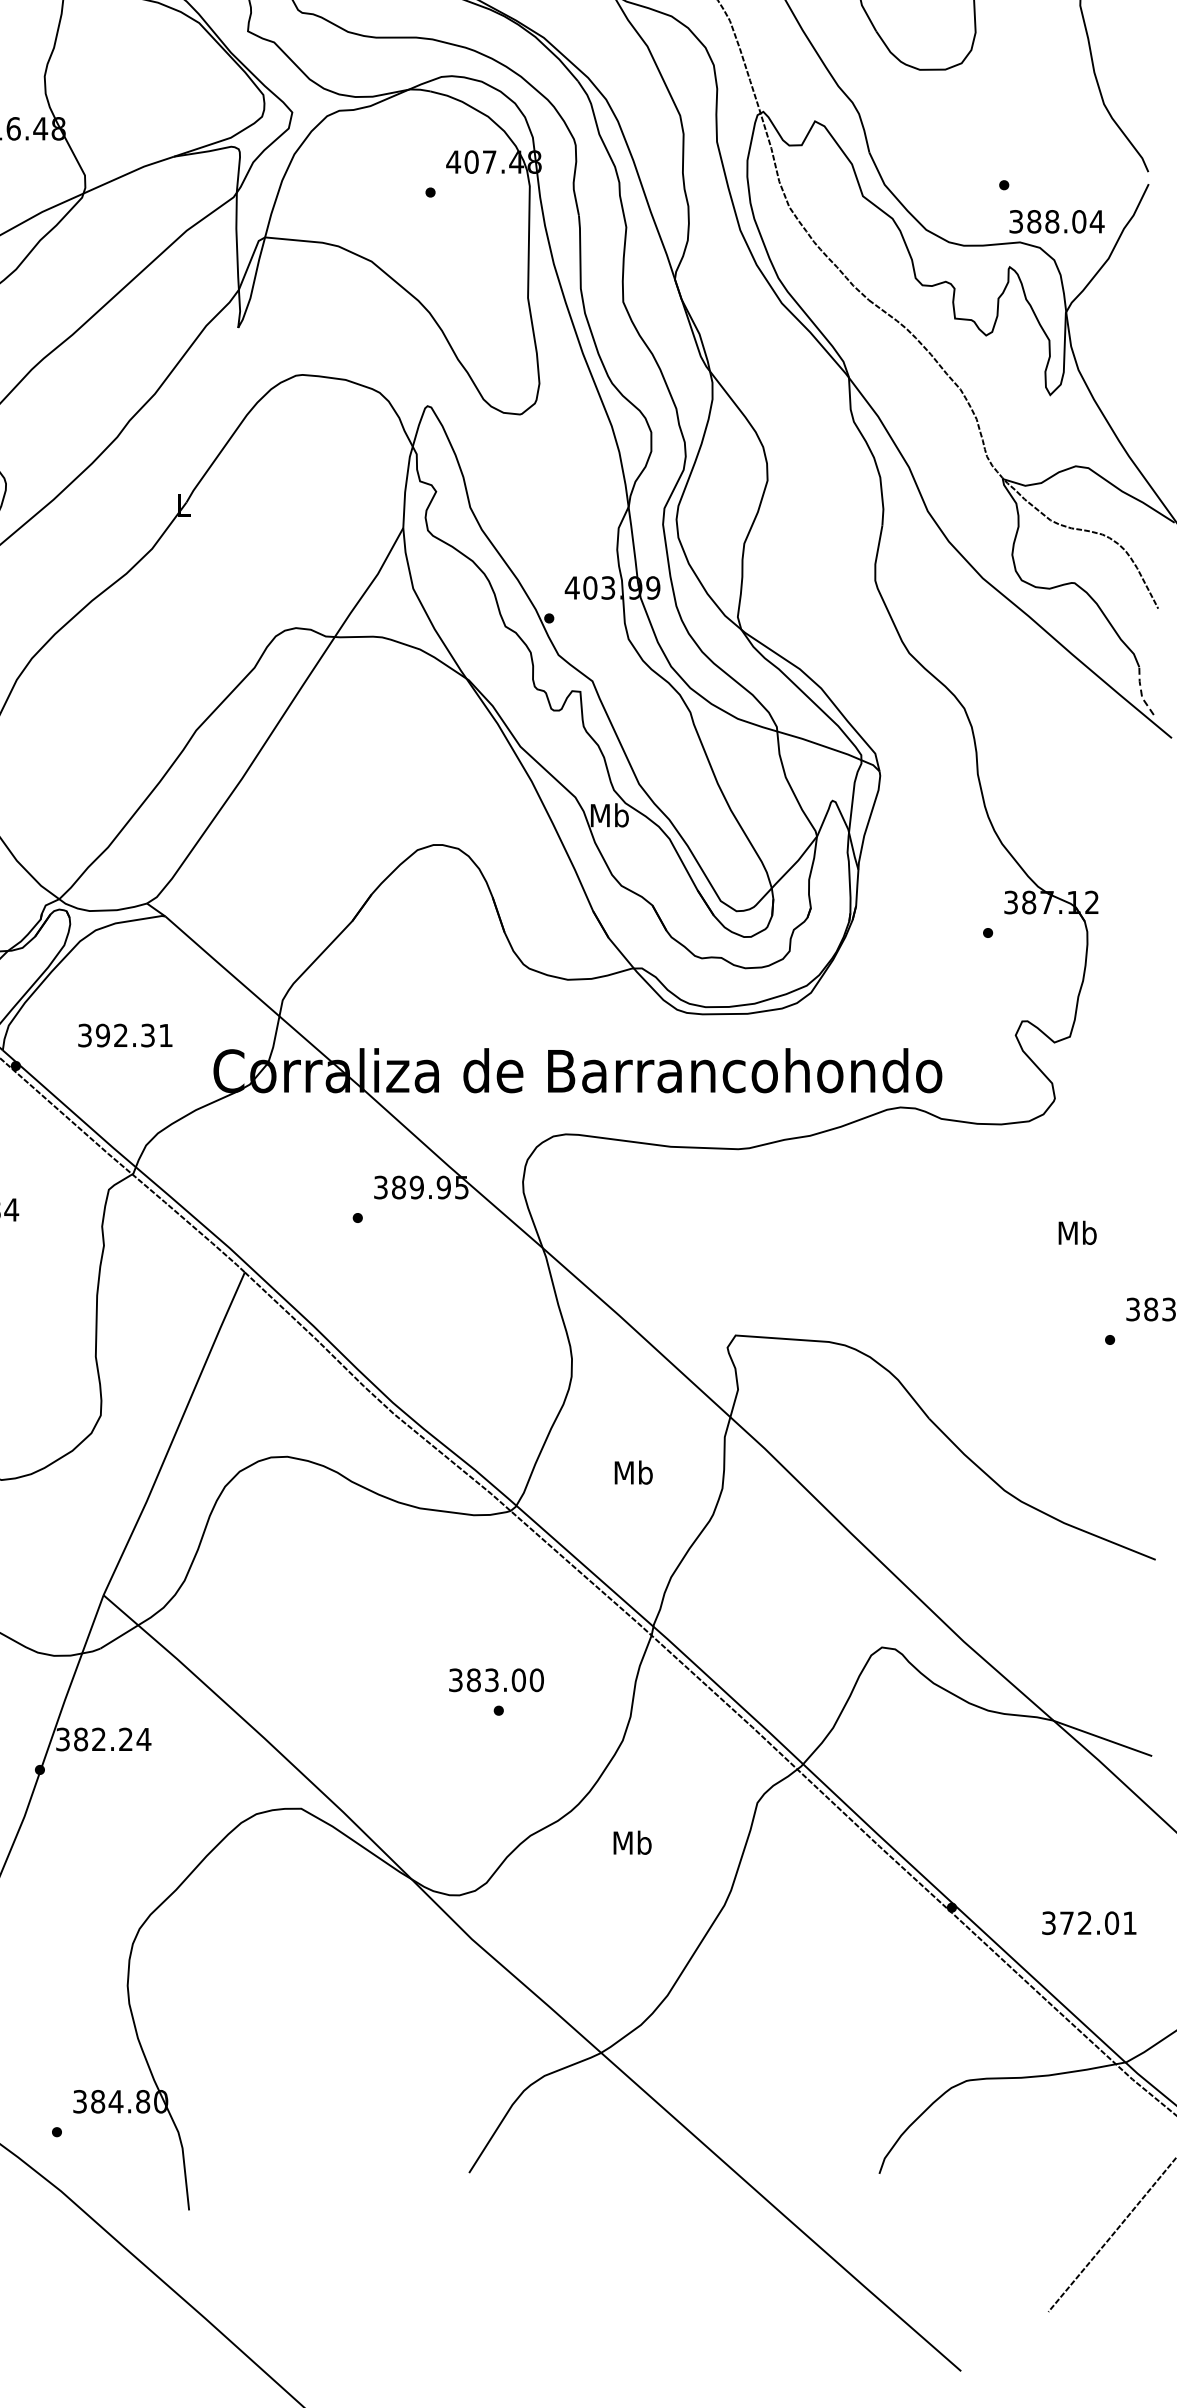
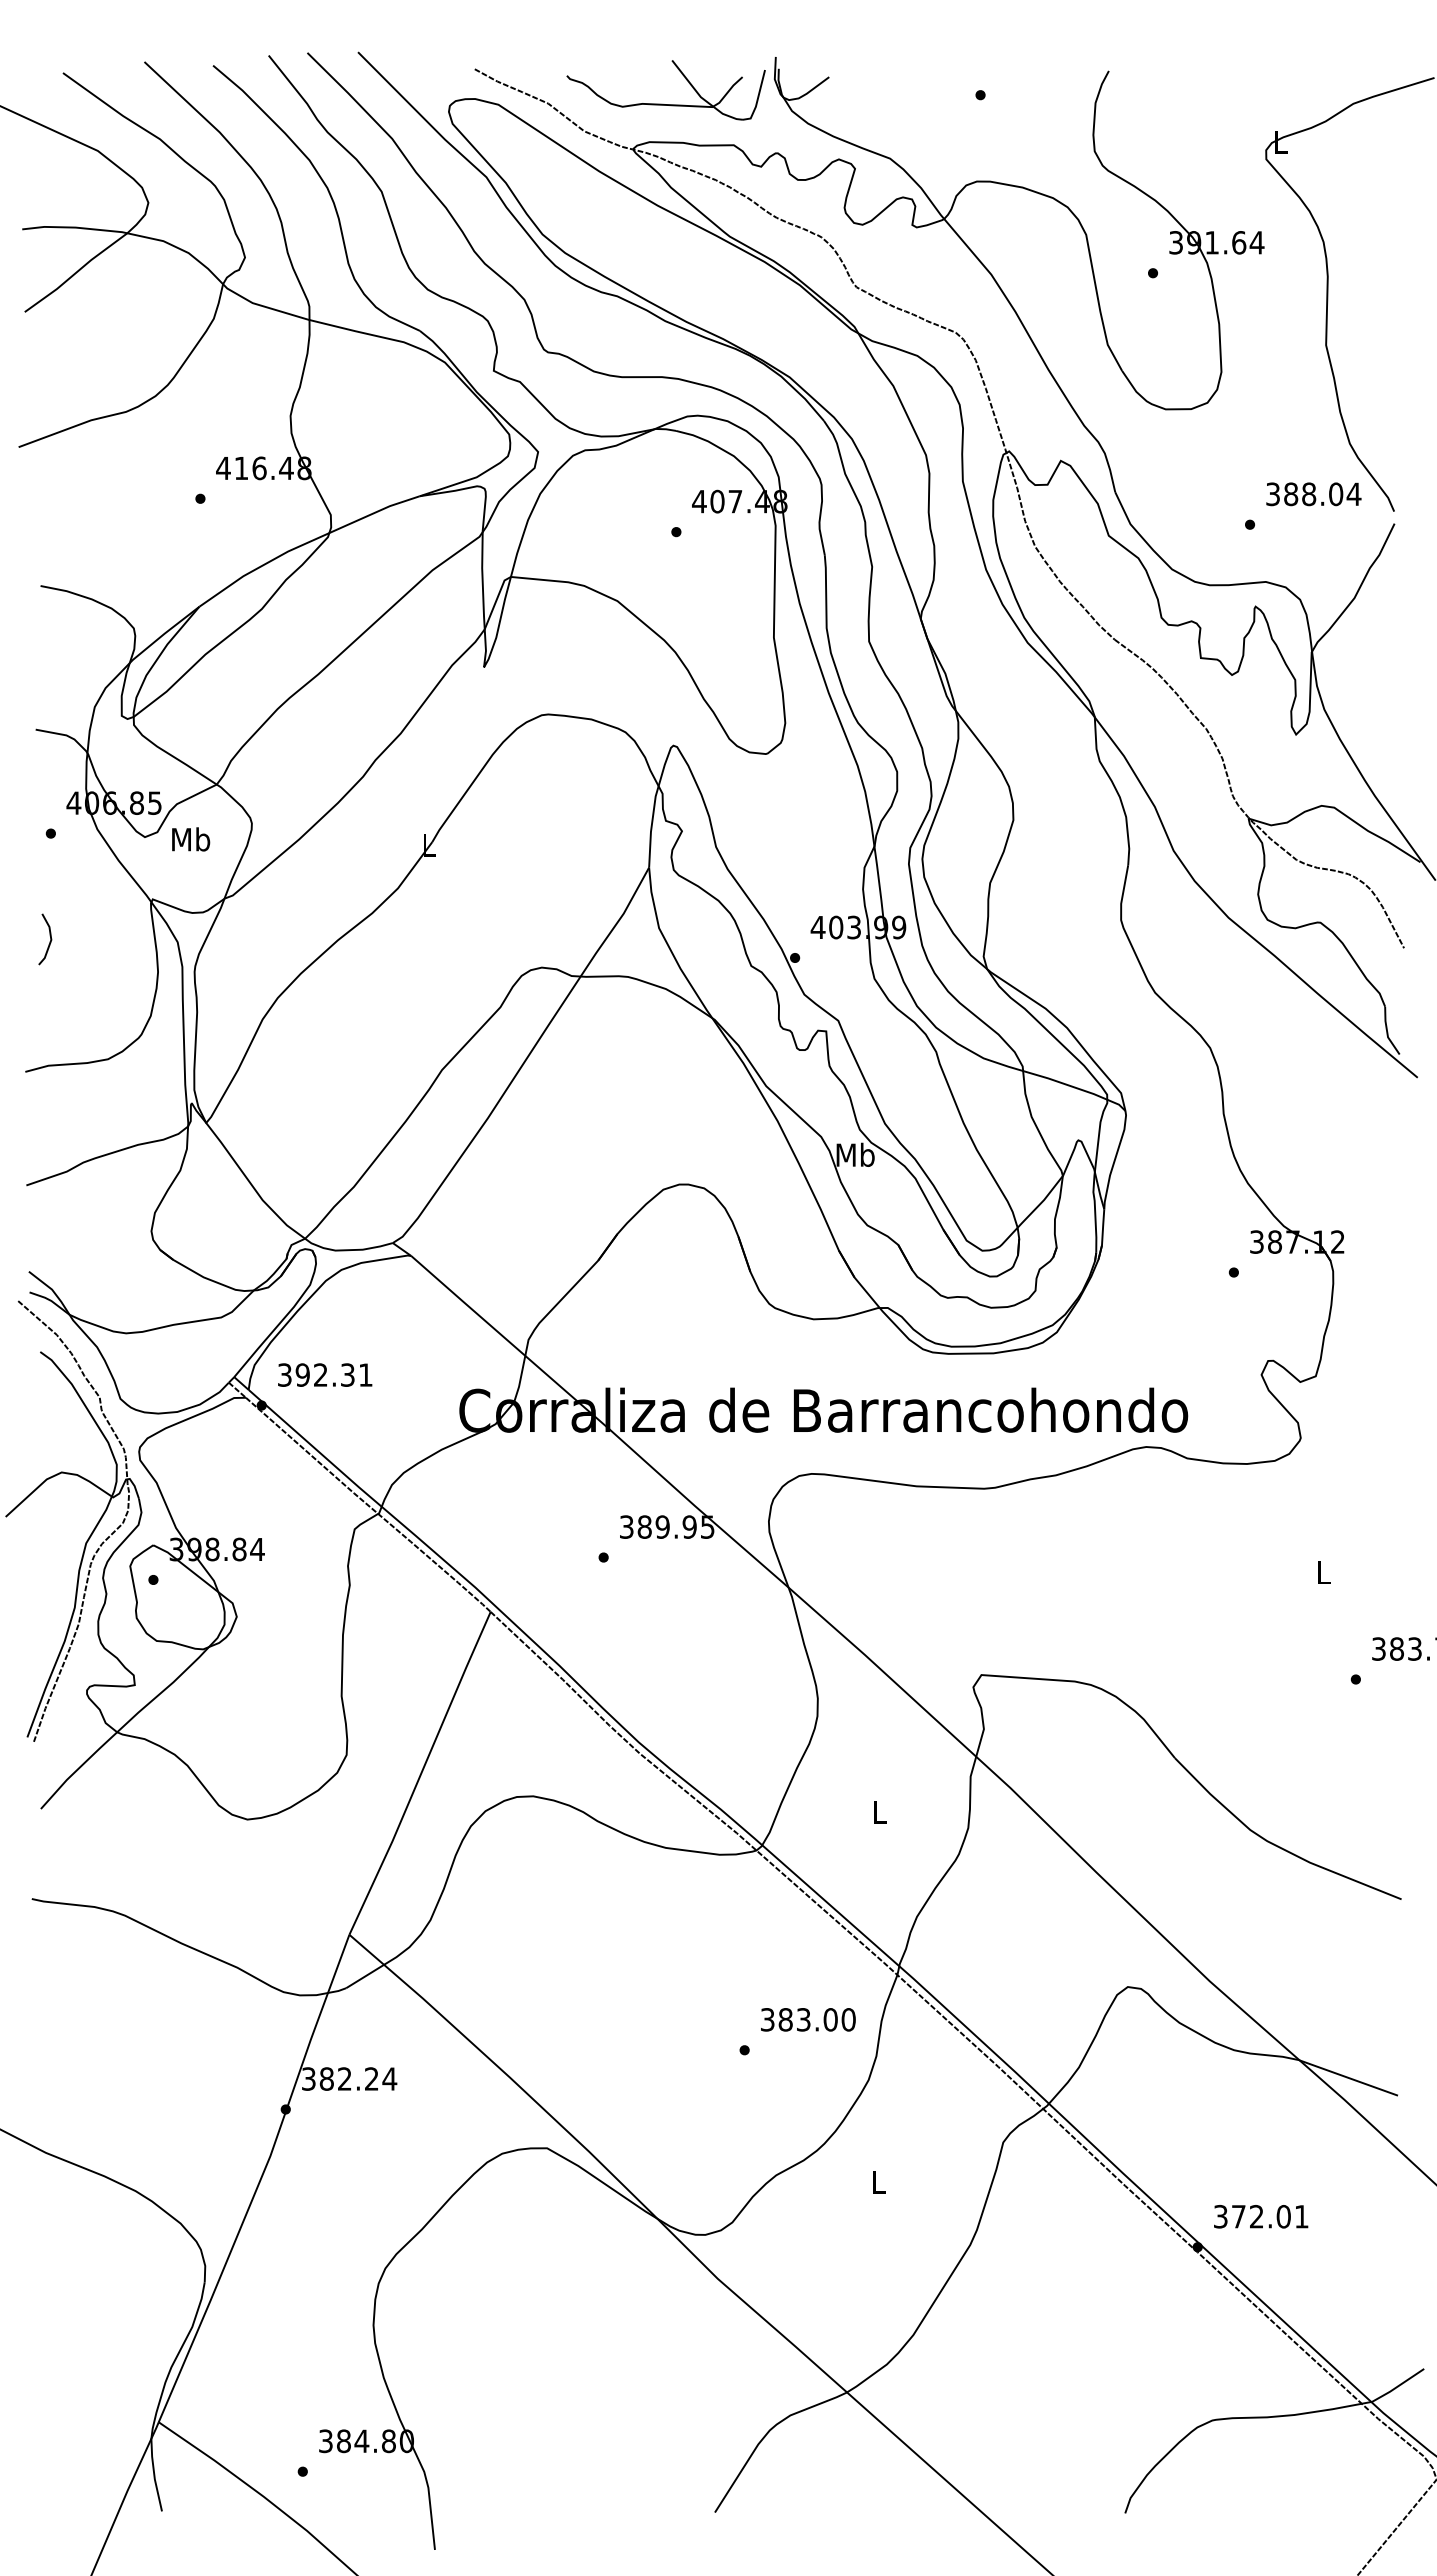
text: (1056, 221) -> (1313, 494), moved
line: (1141, 691) -> (1387, 1031), dashed -> solid
text: (125, 1034) -> (325, 1374), moved
text: (1077, 1232) -> (1323, 1572), Mb -> L
text: (633, 1472) -> (879, 1812), Mb -> L
text: (496, 1679) -> (808, 2019), moved
text: (632, 1842) -> (878, 2182), Mb -> L
text: (1089, 1922) -> (1261, 2216), moved

